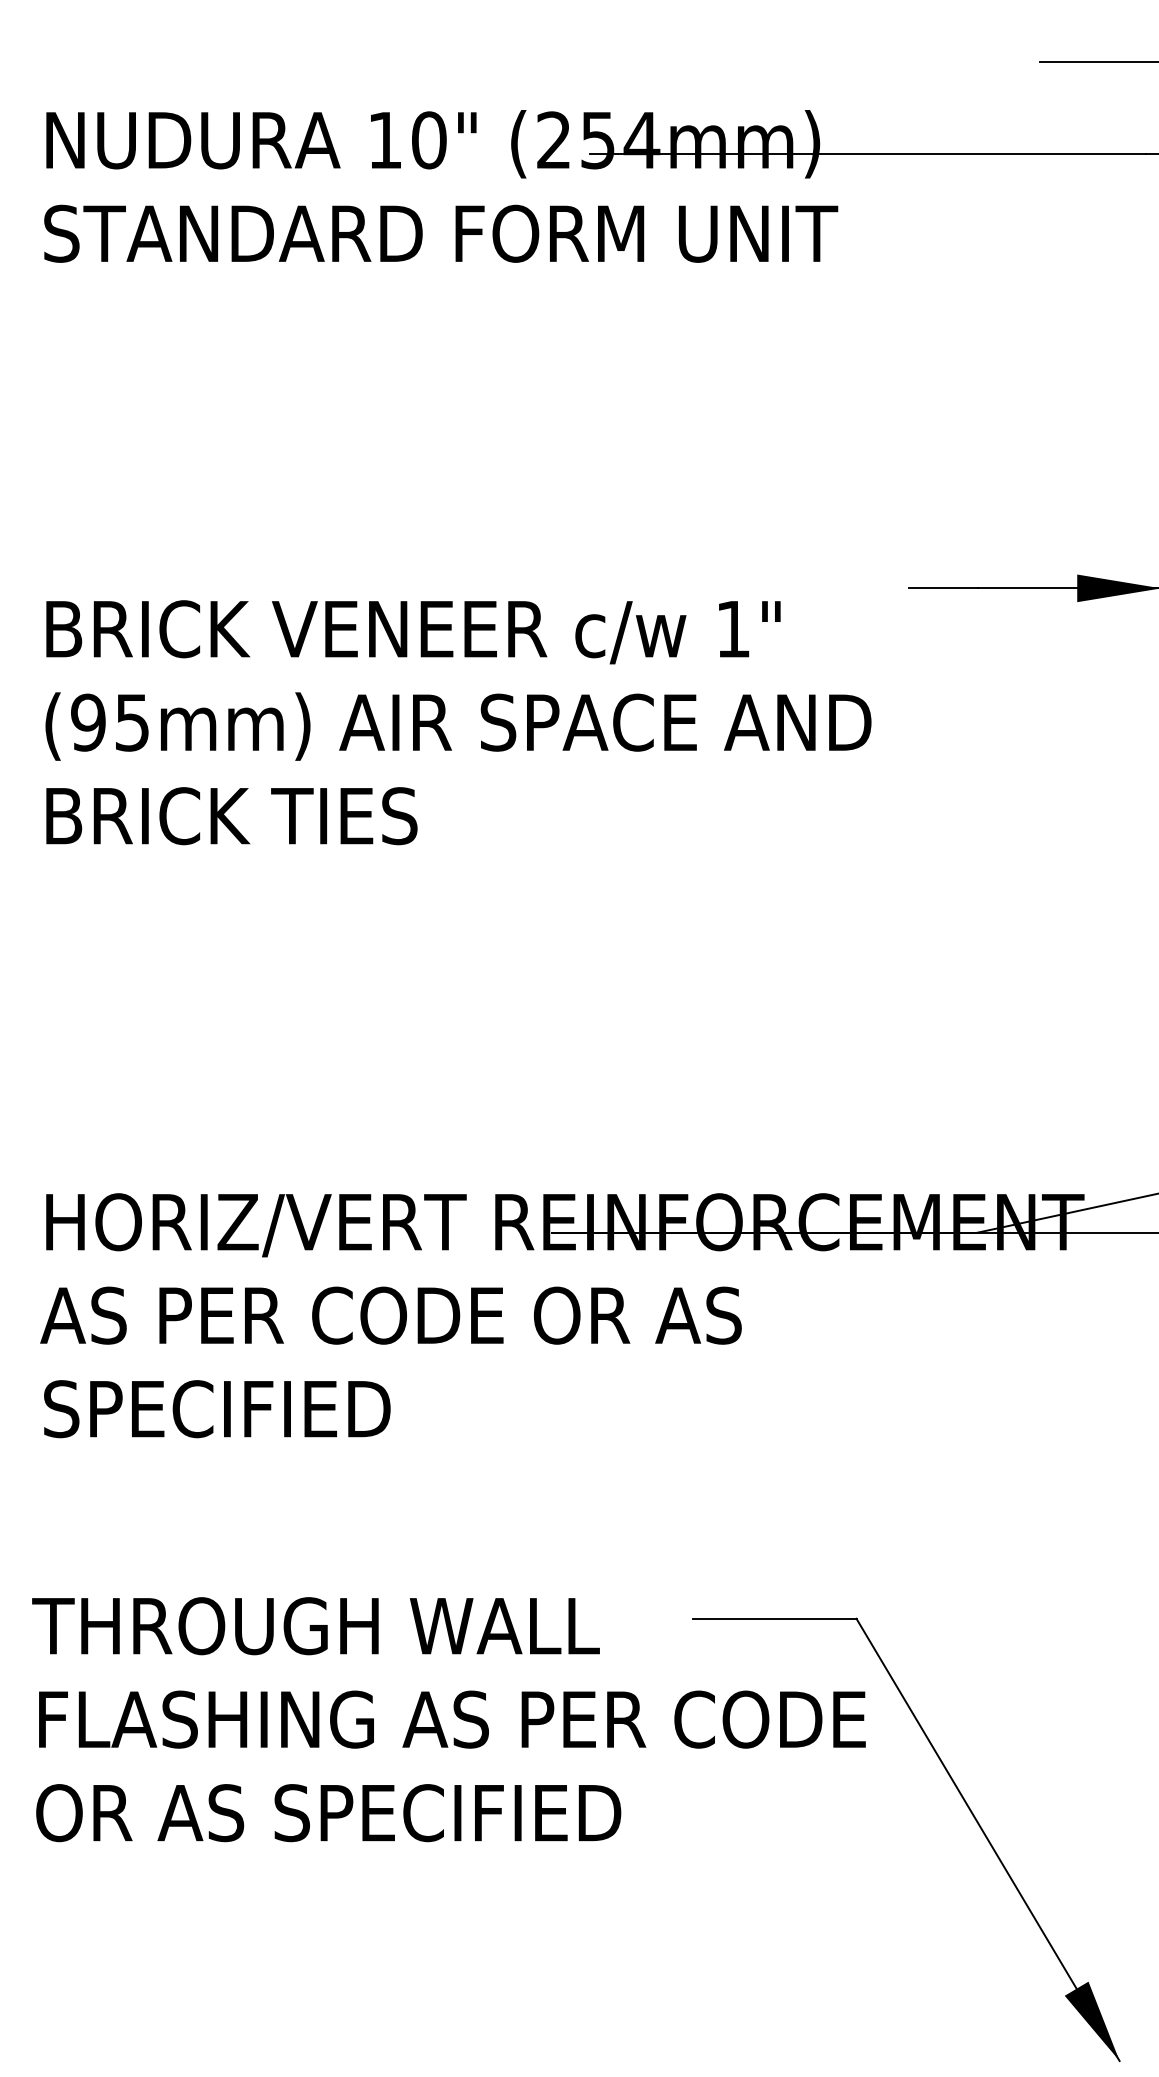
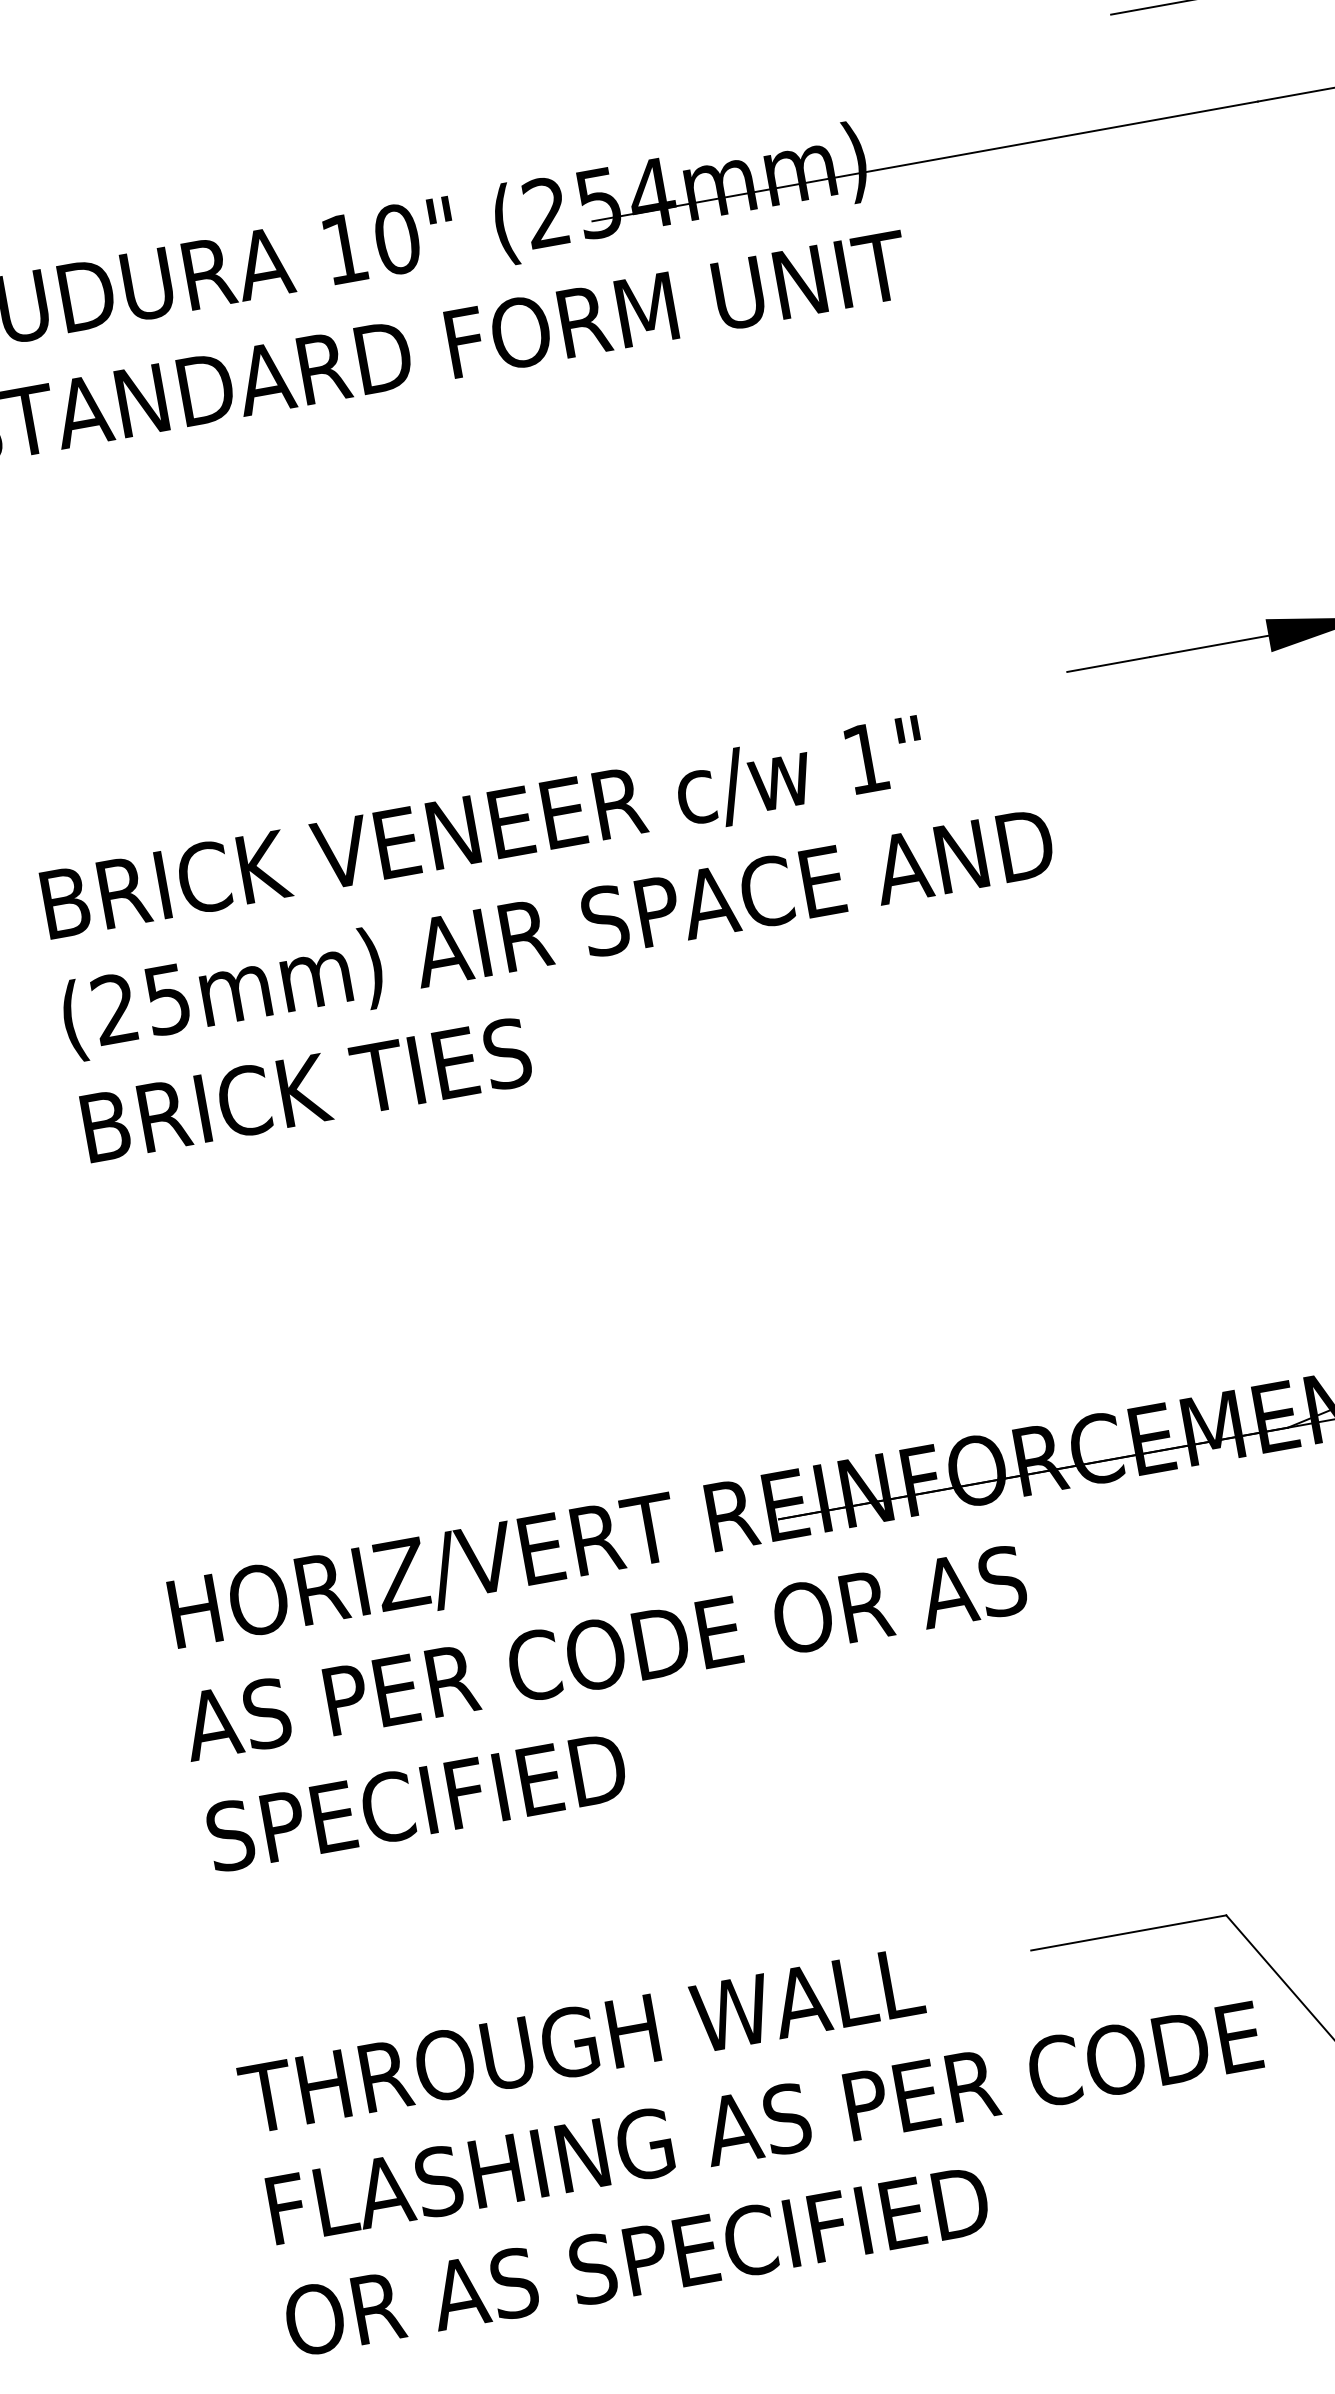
text: (88, 722) -> (115, 1008), (95mm) -> (25mm)

